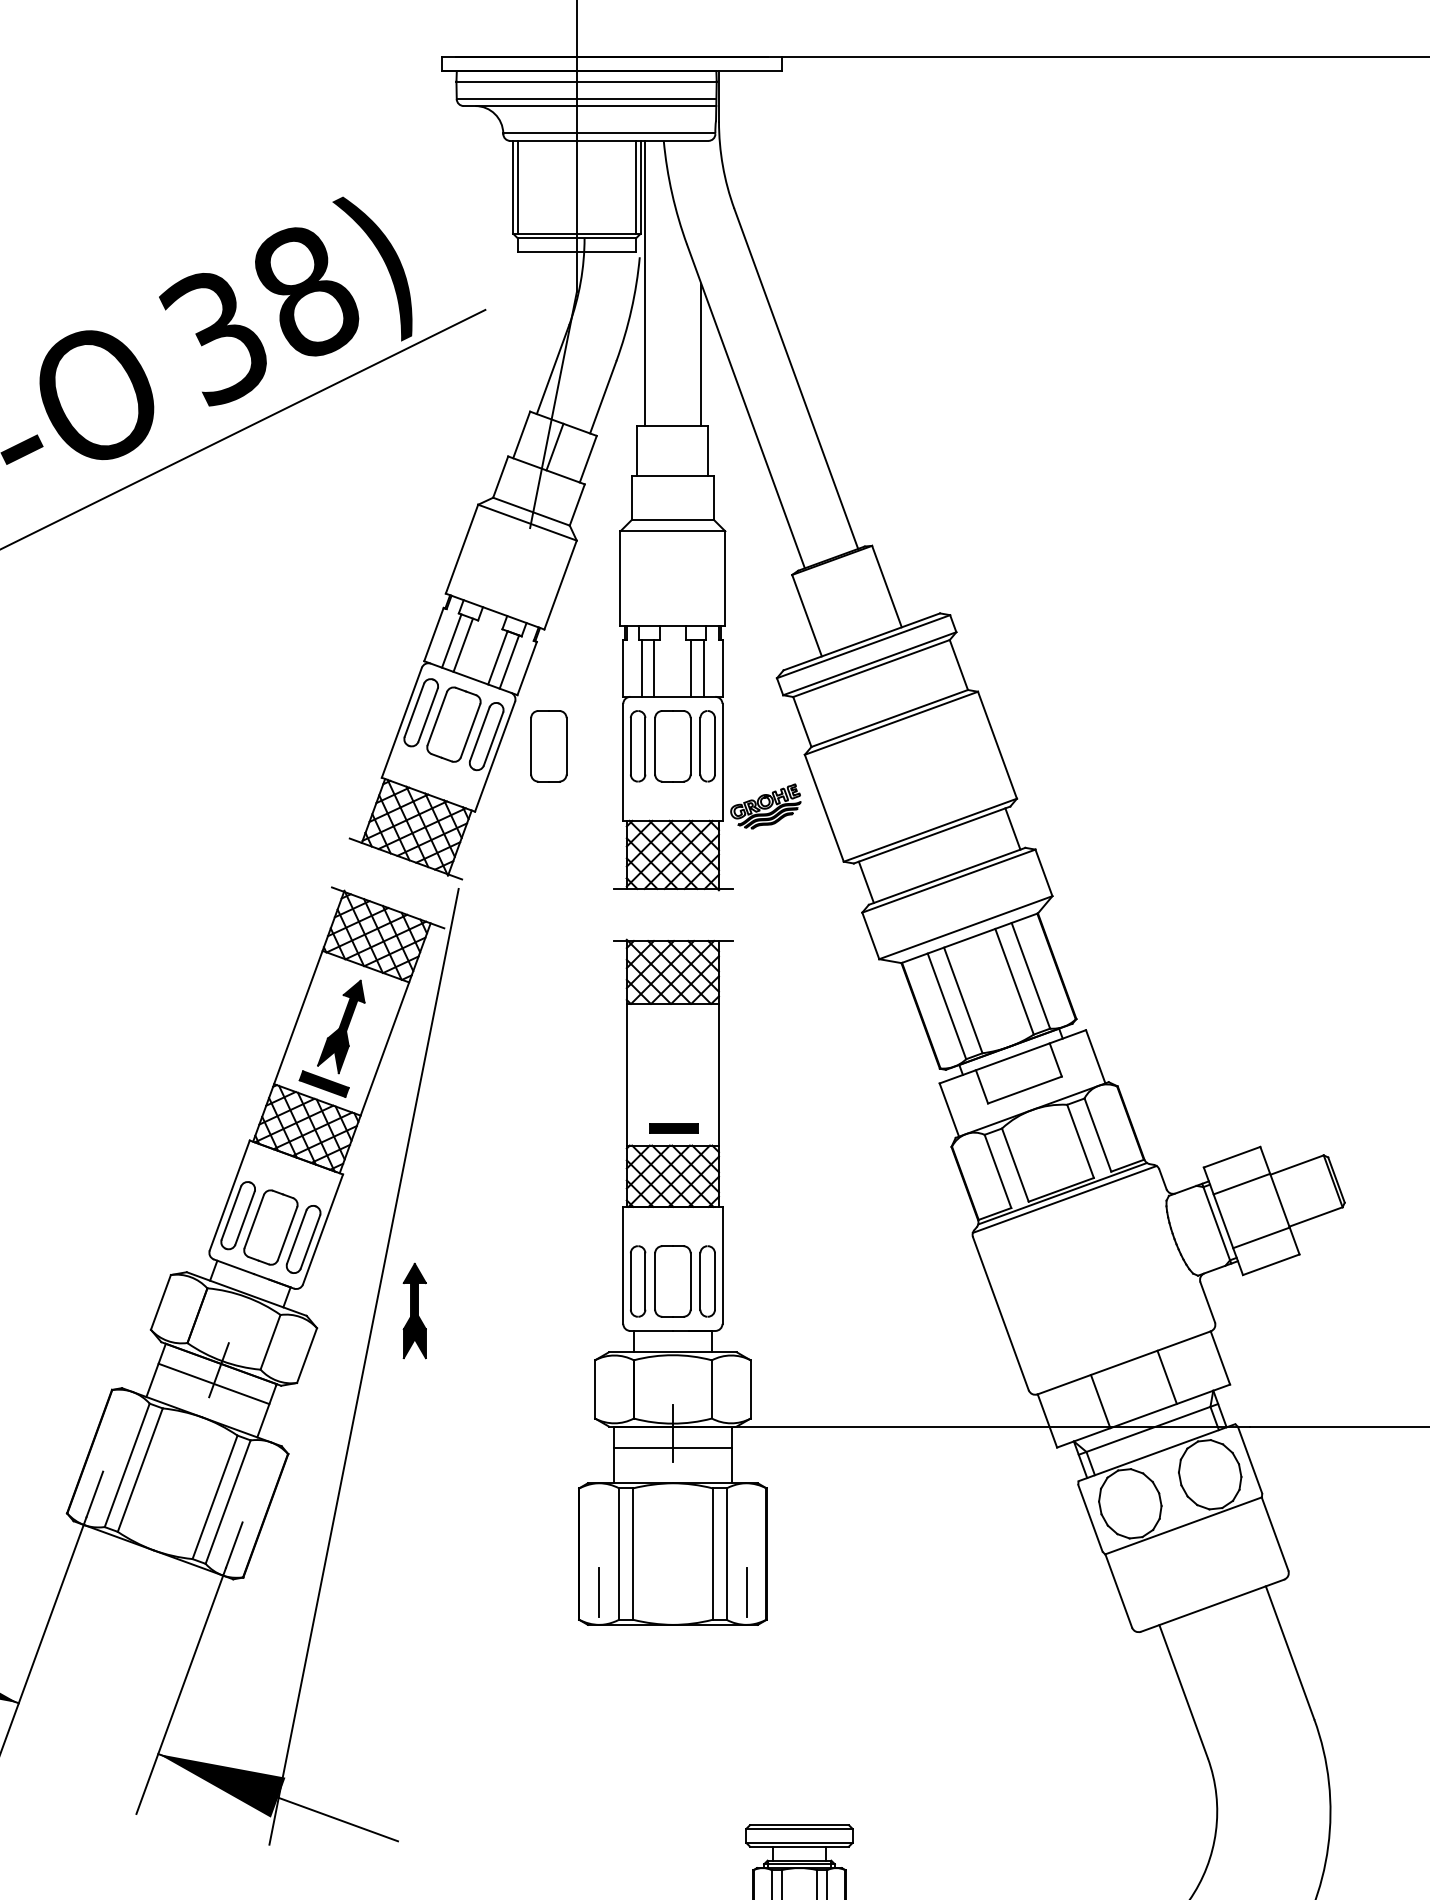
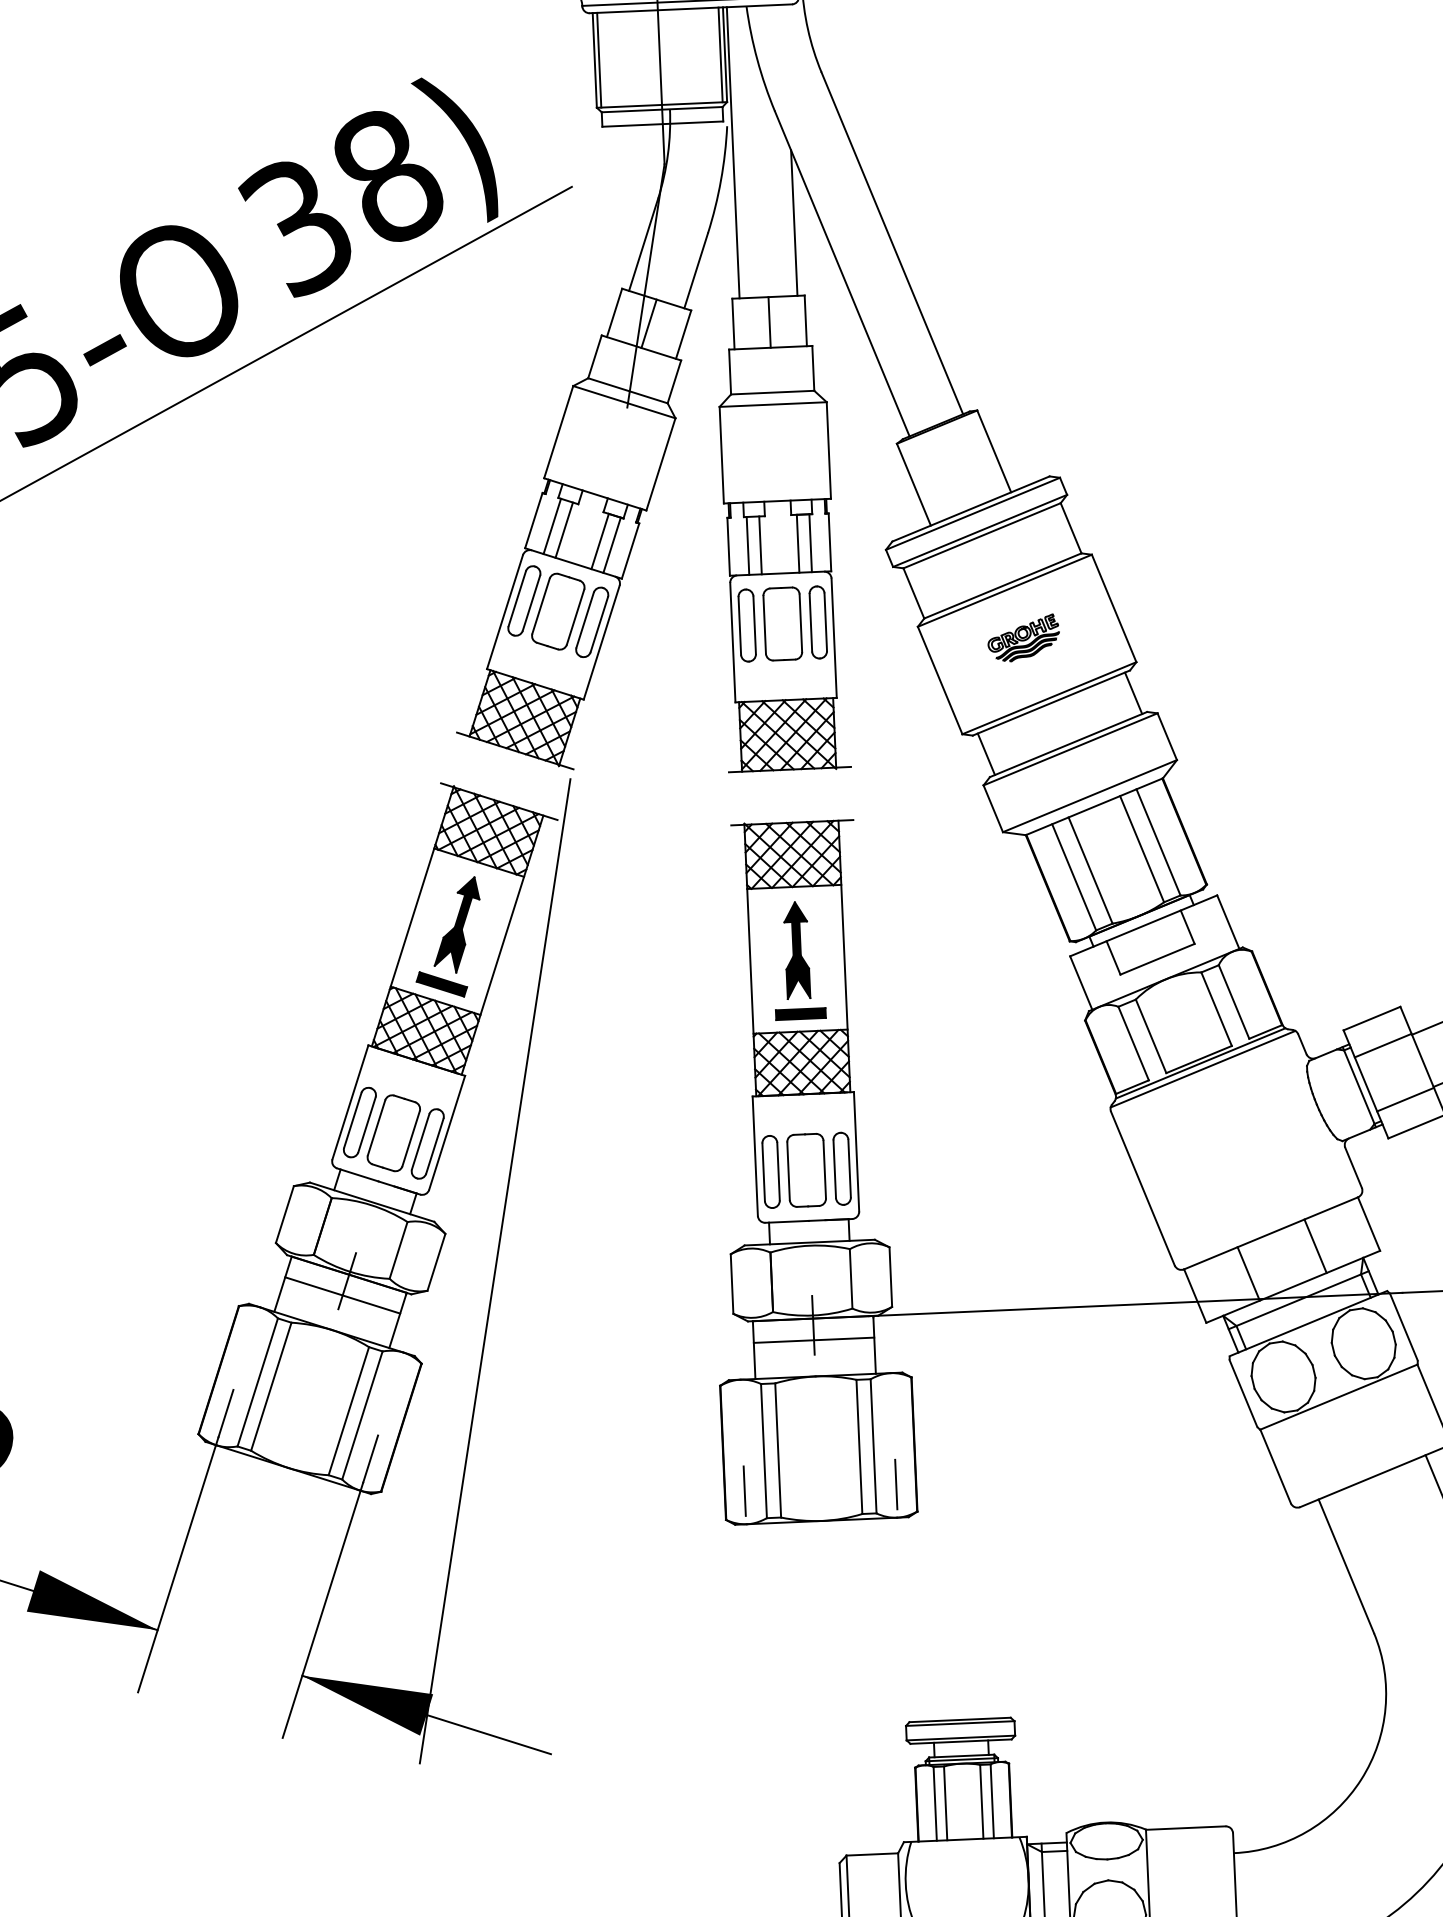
line: (672, 450) -> (769, 322), added
part: (548, 746) -> (655, 629), removed
part: (765, 806) -> (1023, 638), moved
part: (414, 1310) -> (796, 949), moved

